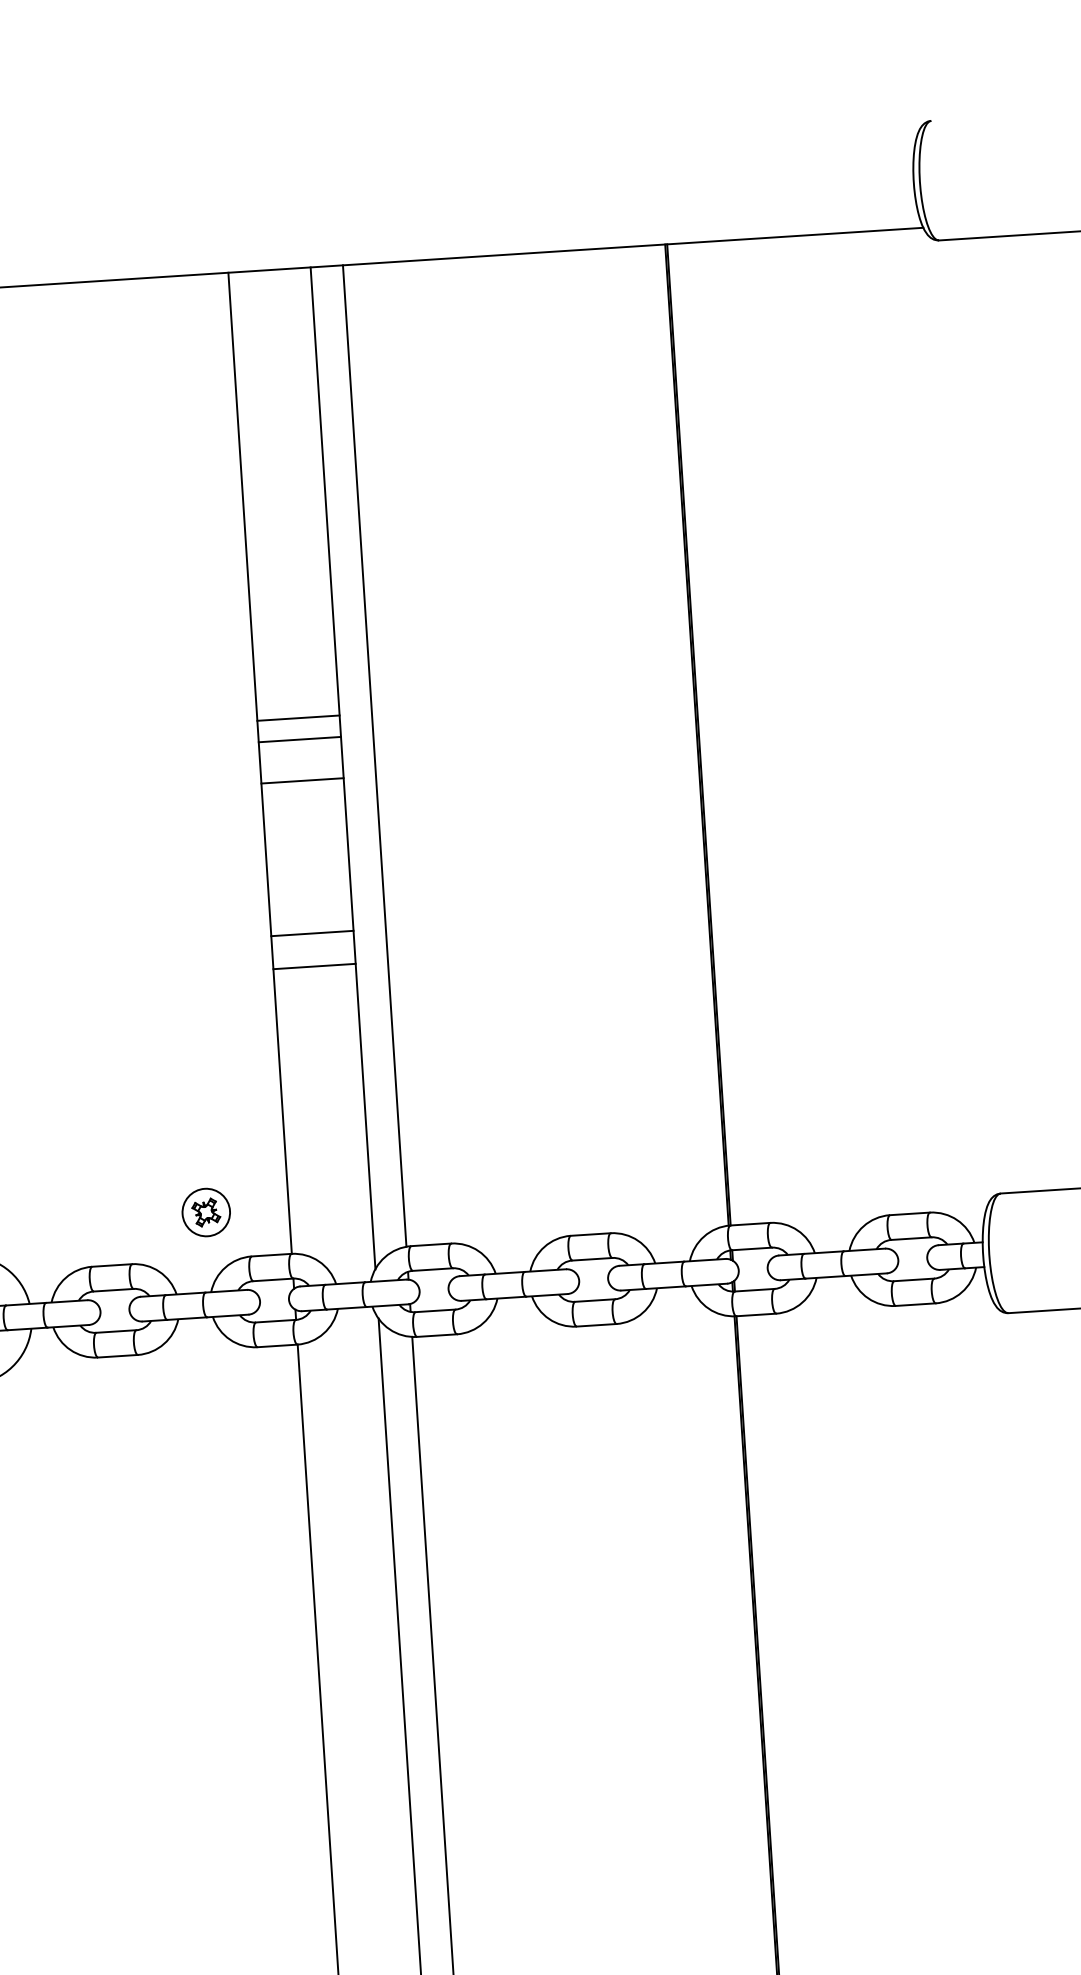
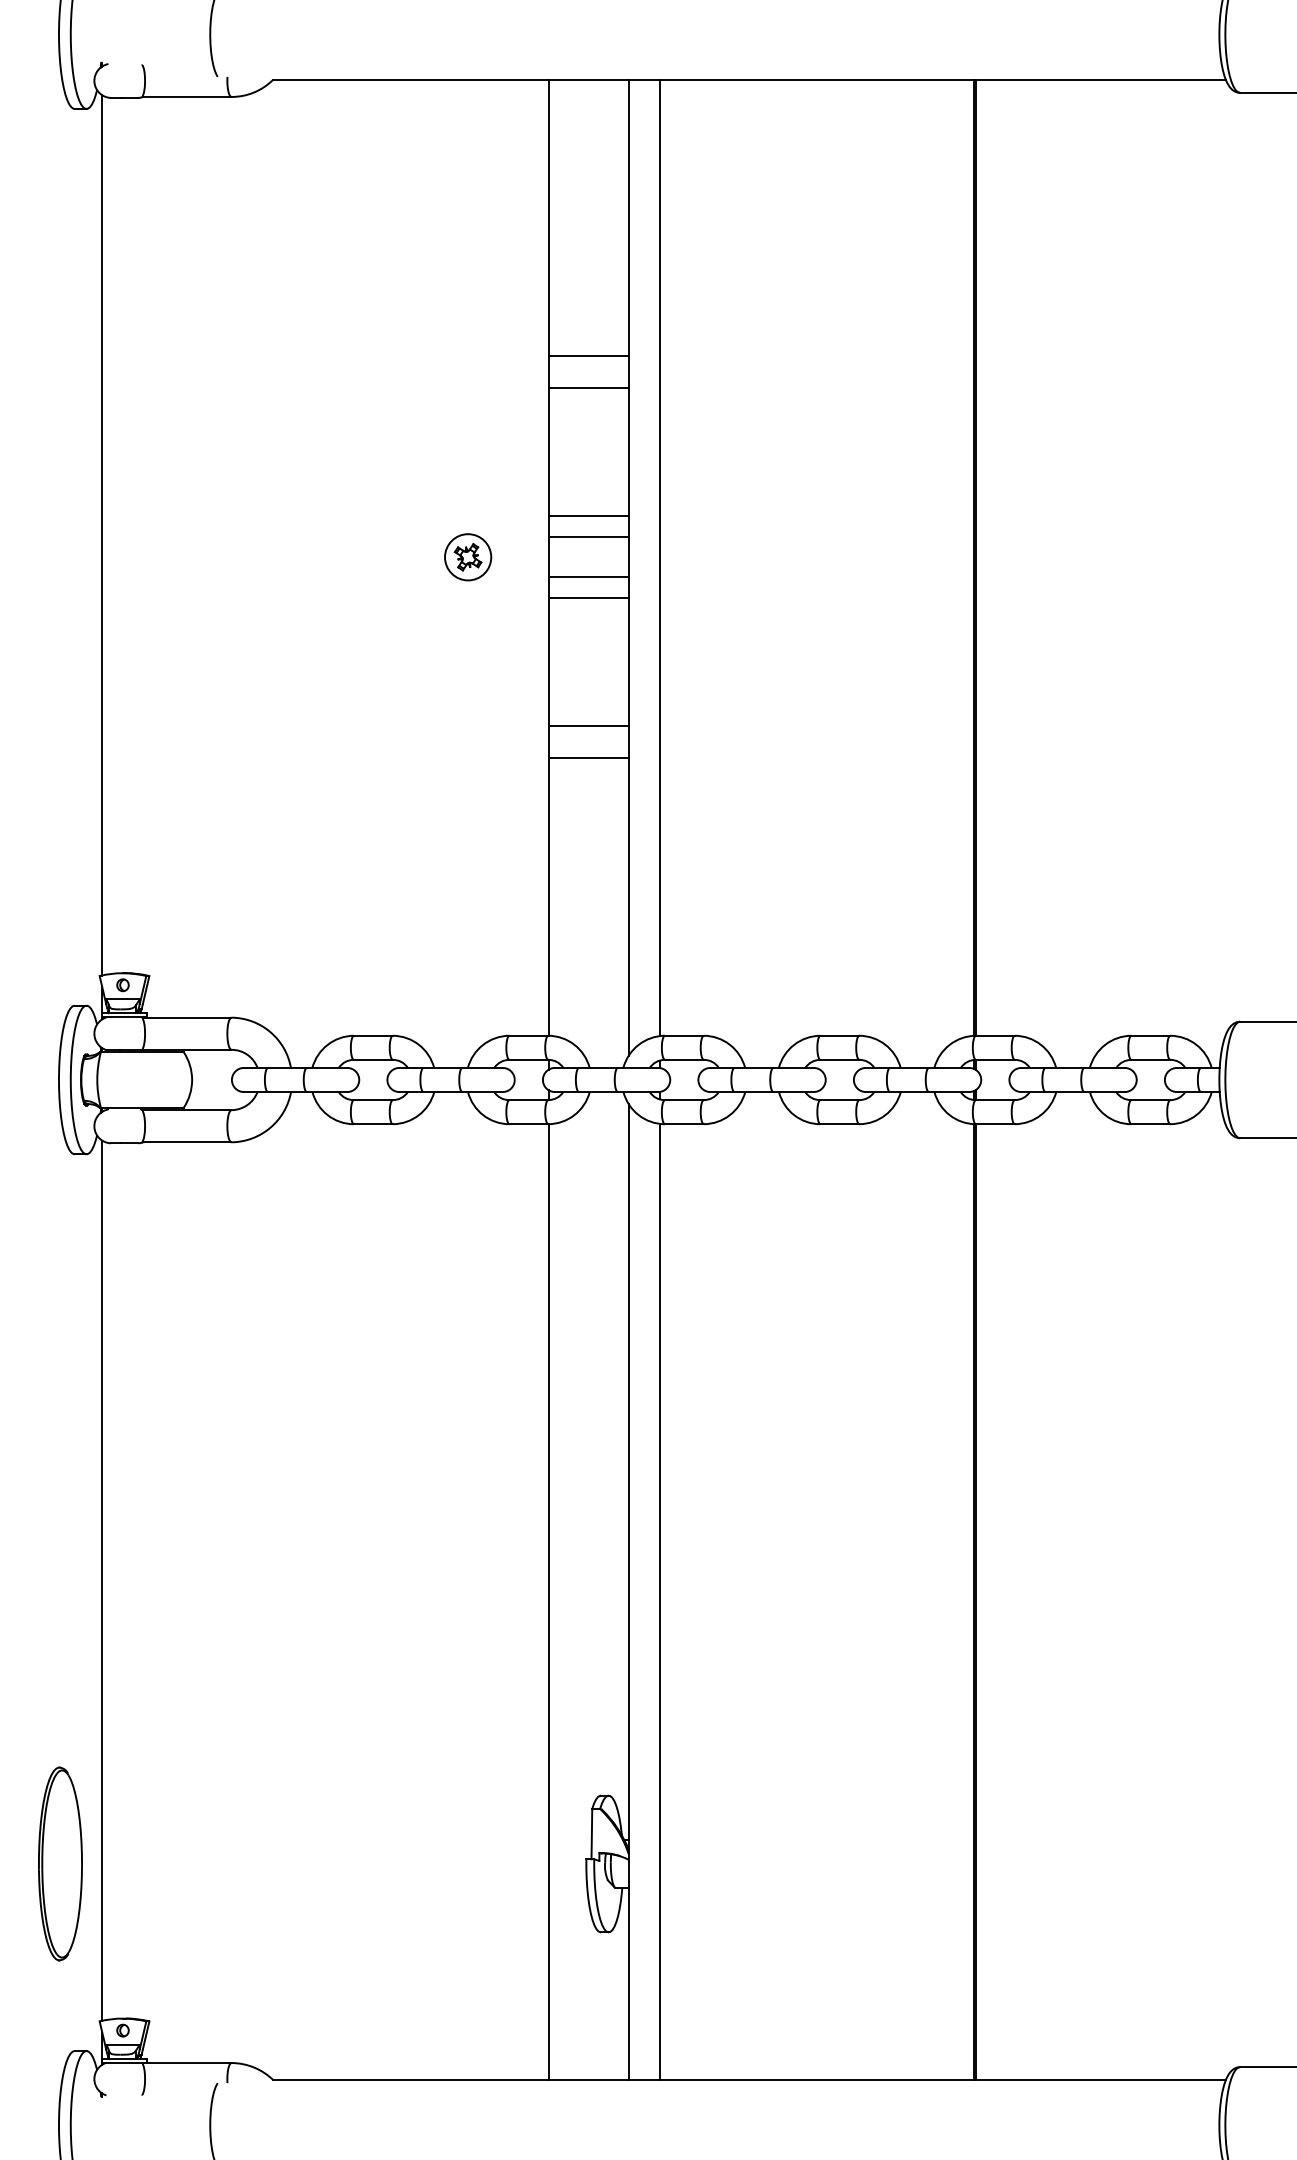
line: (287, 554) -> (588, 356), added
line: (289, 587) -> (588, 388), added
line: (303, 802) -> (588, 598), added
part: (206, 1212) -> (468, 557), moved

